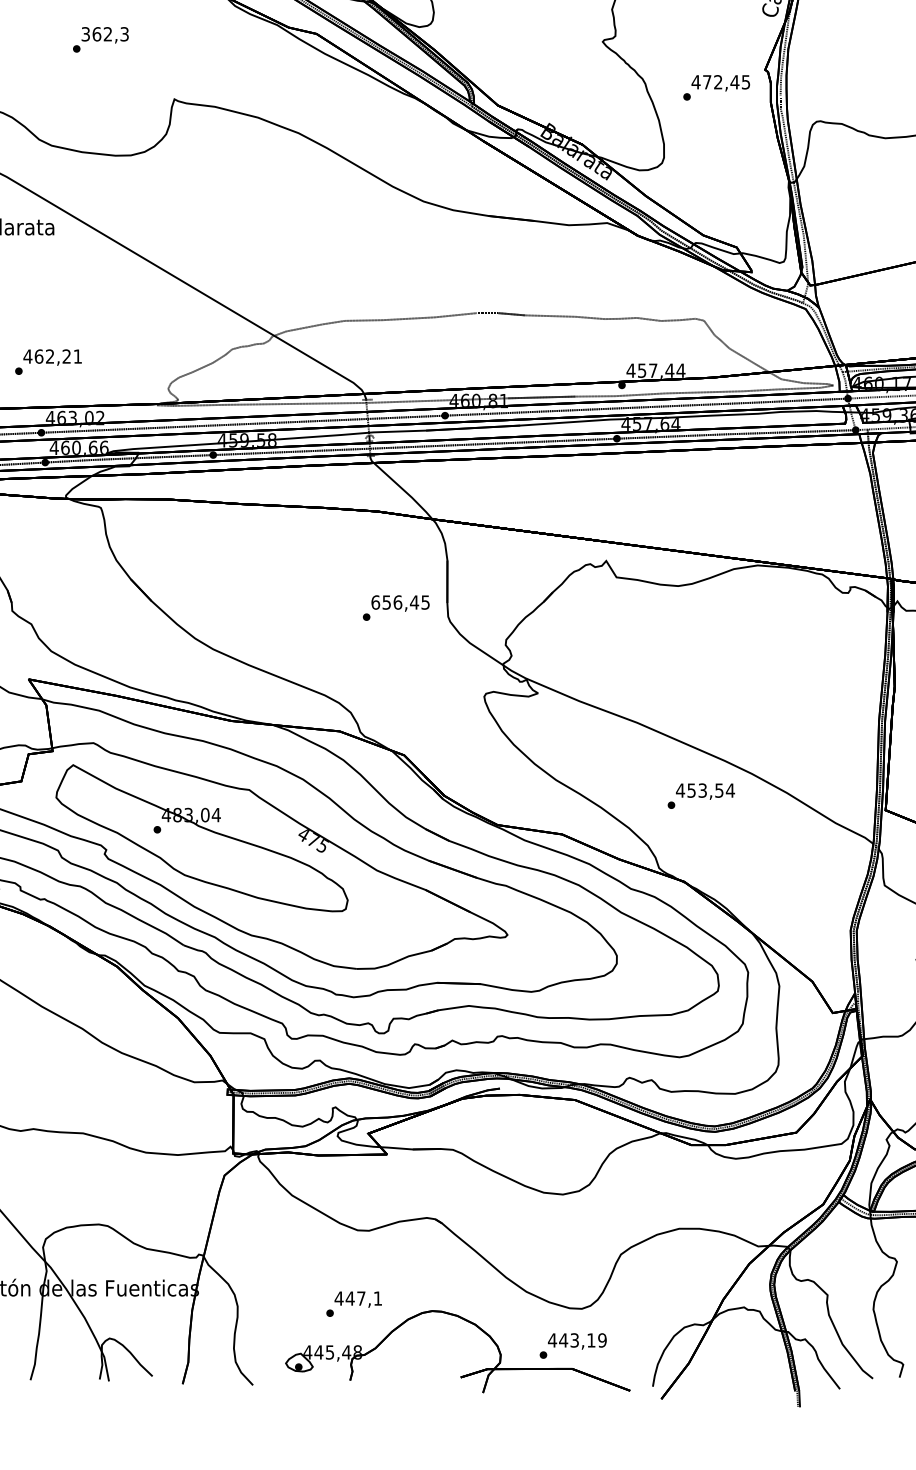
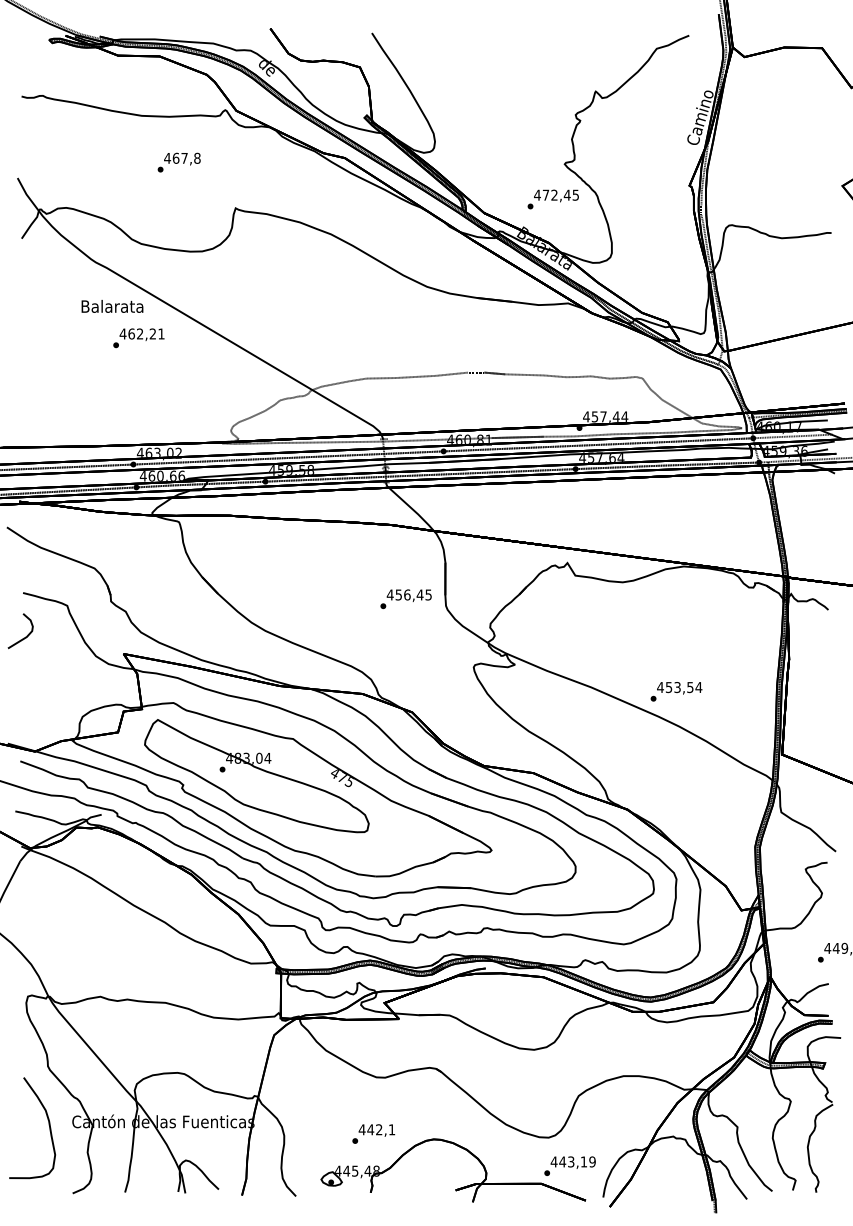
text: (105, 33) -> (182, 157), 362,3 -> 467,8
text: (715, 87) -> (552, 199), moved
text: (47, 362) -> (138, 338), moved
text: (374, 601) -> (389, 594), 656,45 -> 456,45
text: (701, 795) -> (676, 691), moved
text: (361, 1298) -> (379, 1129), 447,1 -> 442,1
text: (572, 1345) -> (569, 1165), moved

